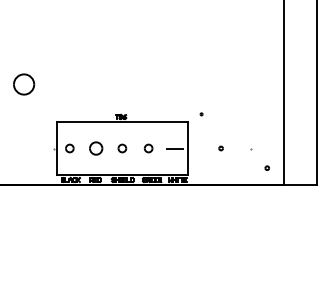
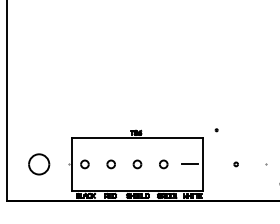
part: (24, 84) -> (39, 164), moved
part: (95, 148) -> (110, 164), size x0.62

